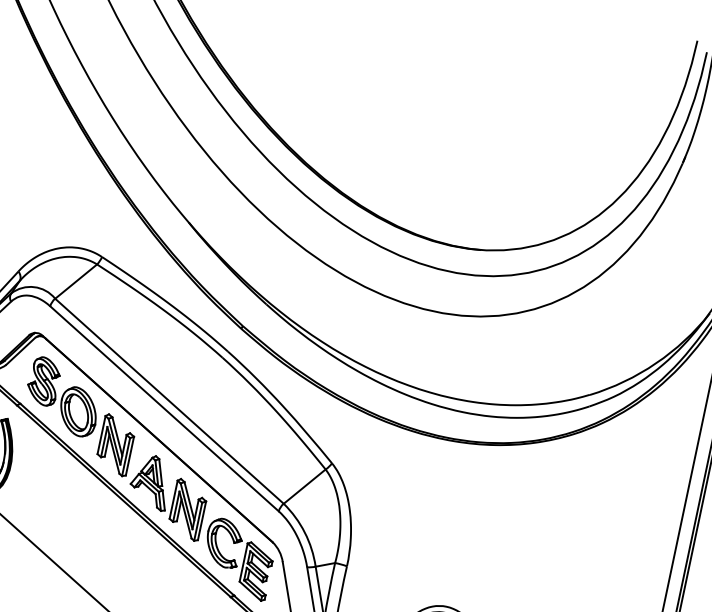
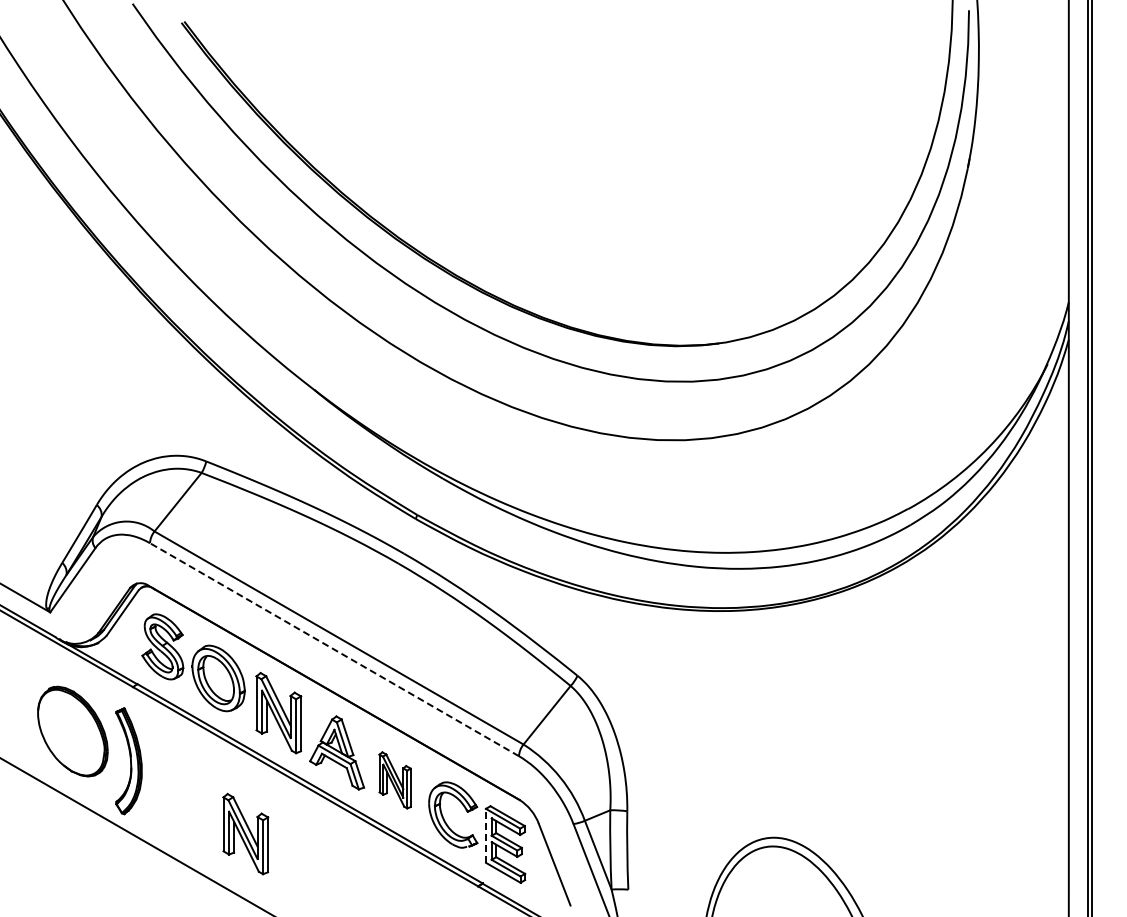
line: (164, 408) -> (334, 649), solid -> dashed
part: (187, 509) -> (394, 780), size x0.7
part: (74, 525) -> (245, 833), added
line: (243, 562) -> (485, 835), solid -> dashed

